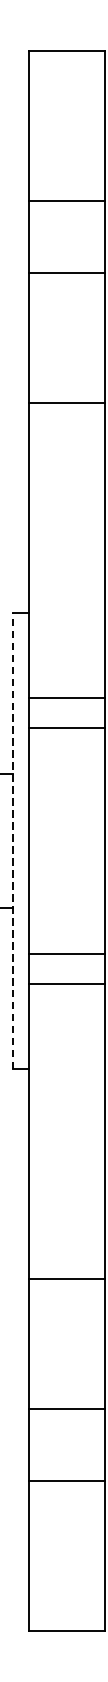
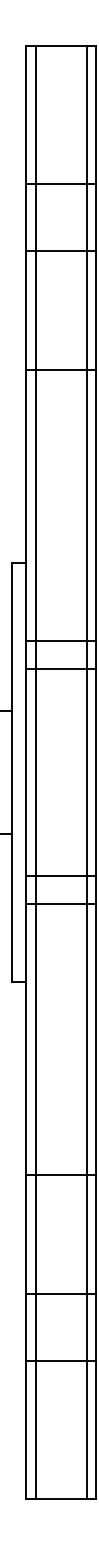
line: (12, 841) -> (11, 772), dashed -> solid
line: (38, 841) -> (35, 772), added
line: (94, 841) -> (86, 772), added

